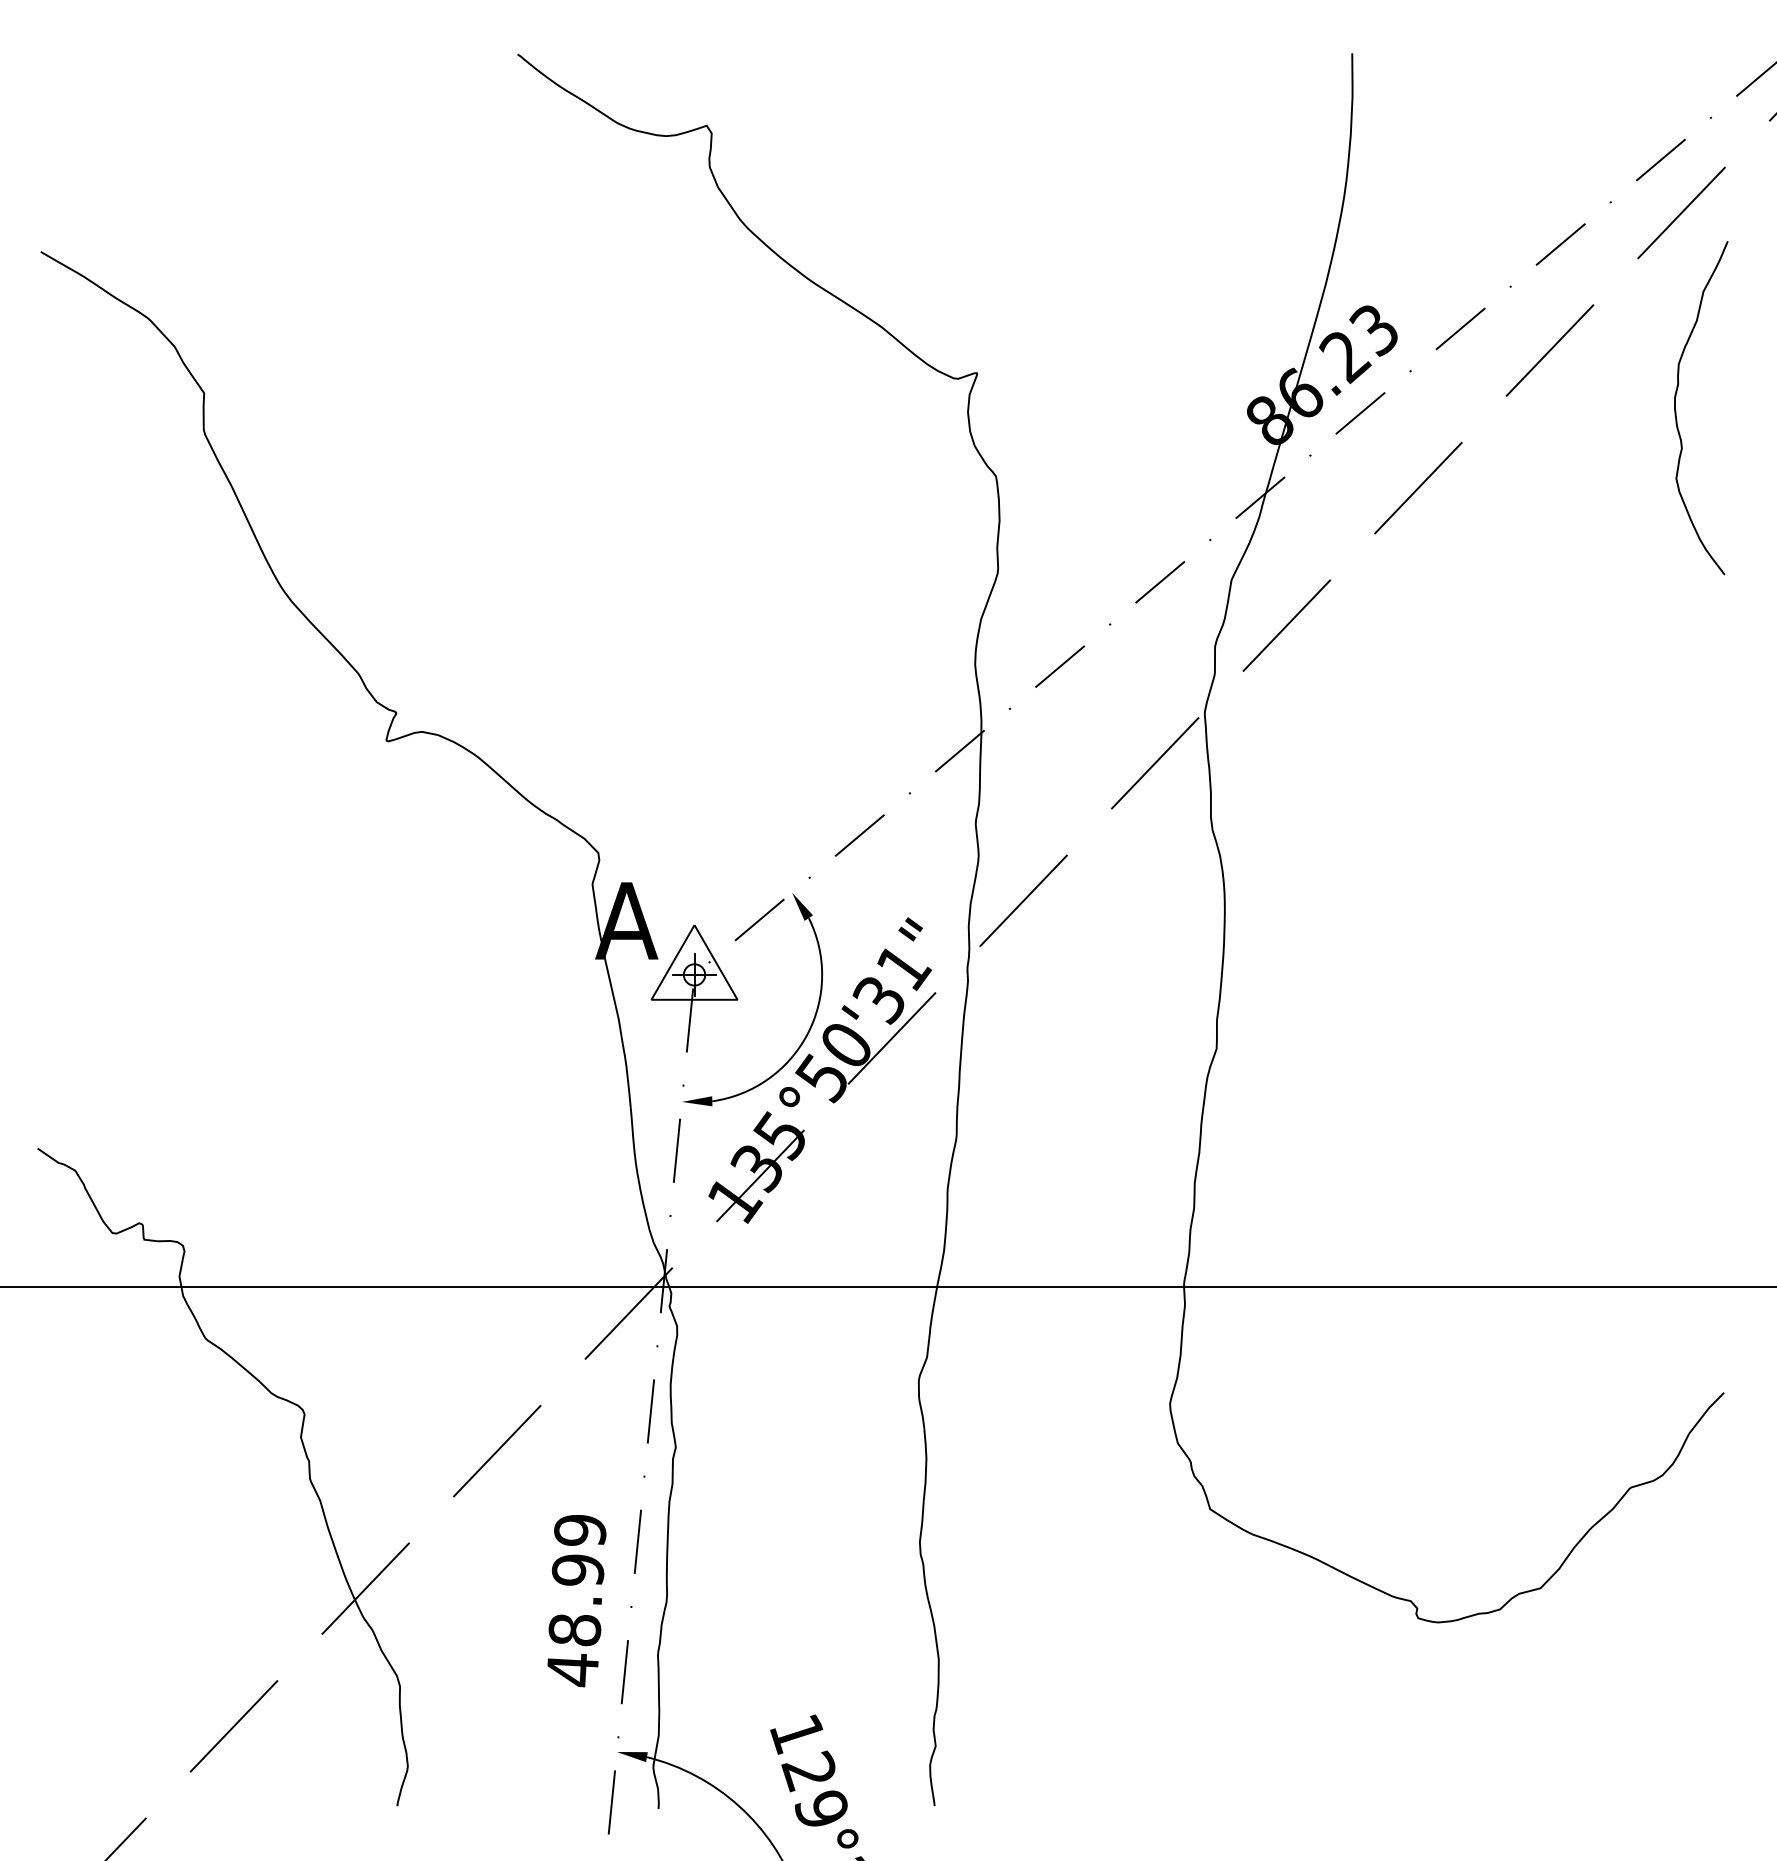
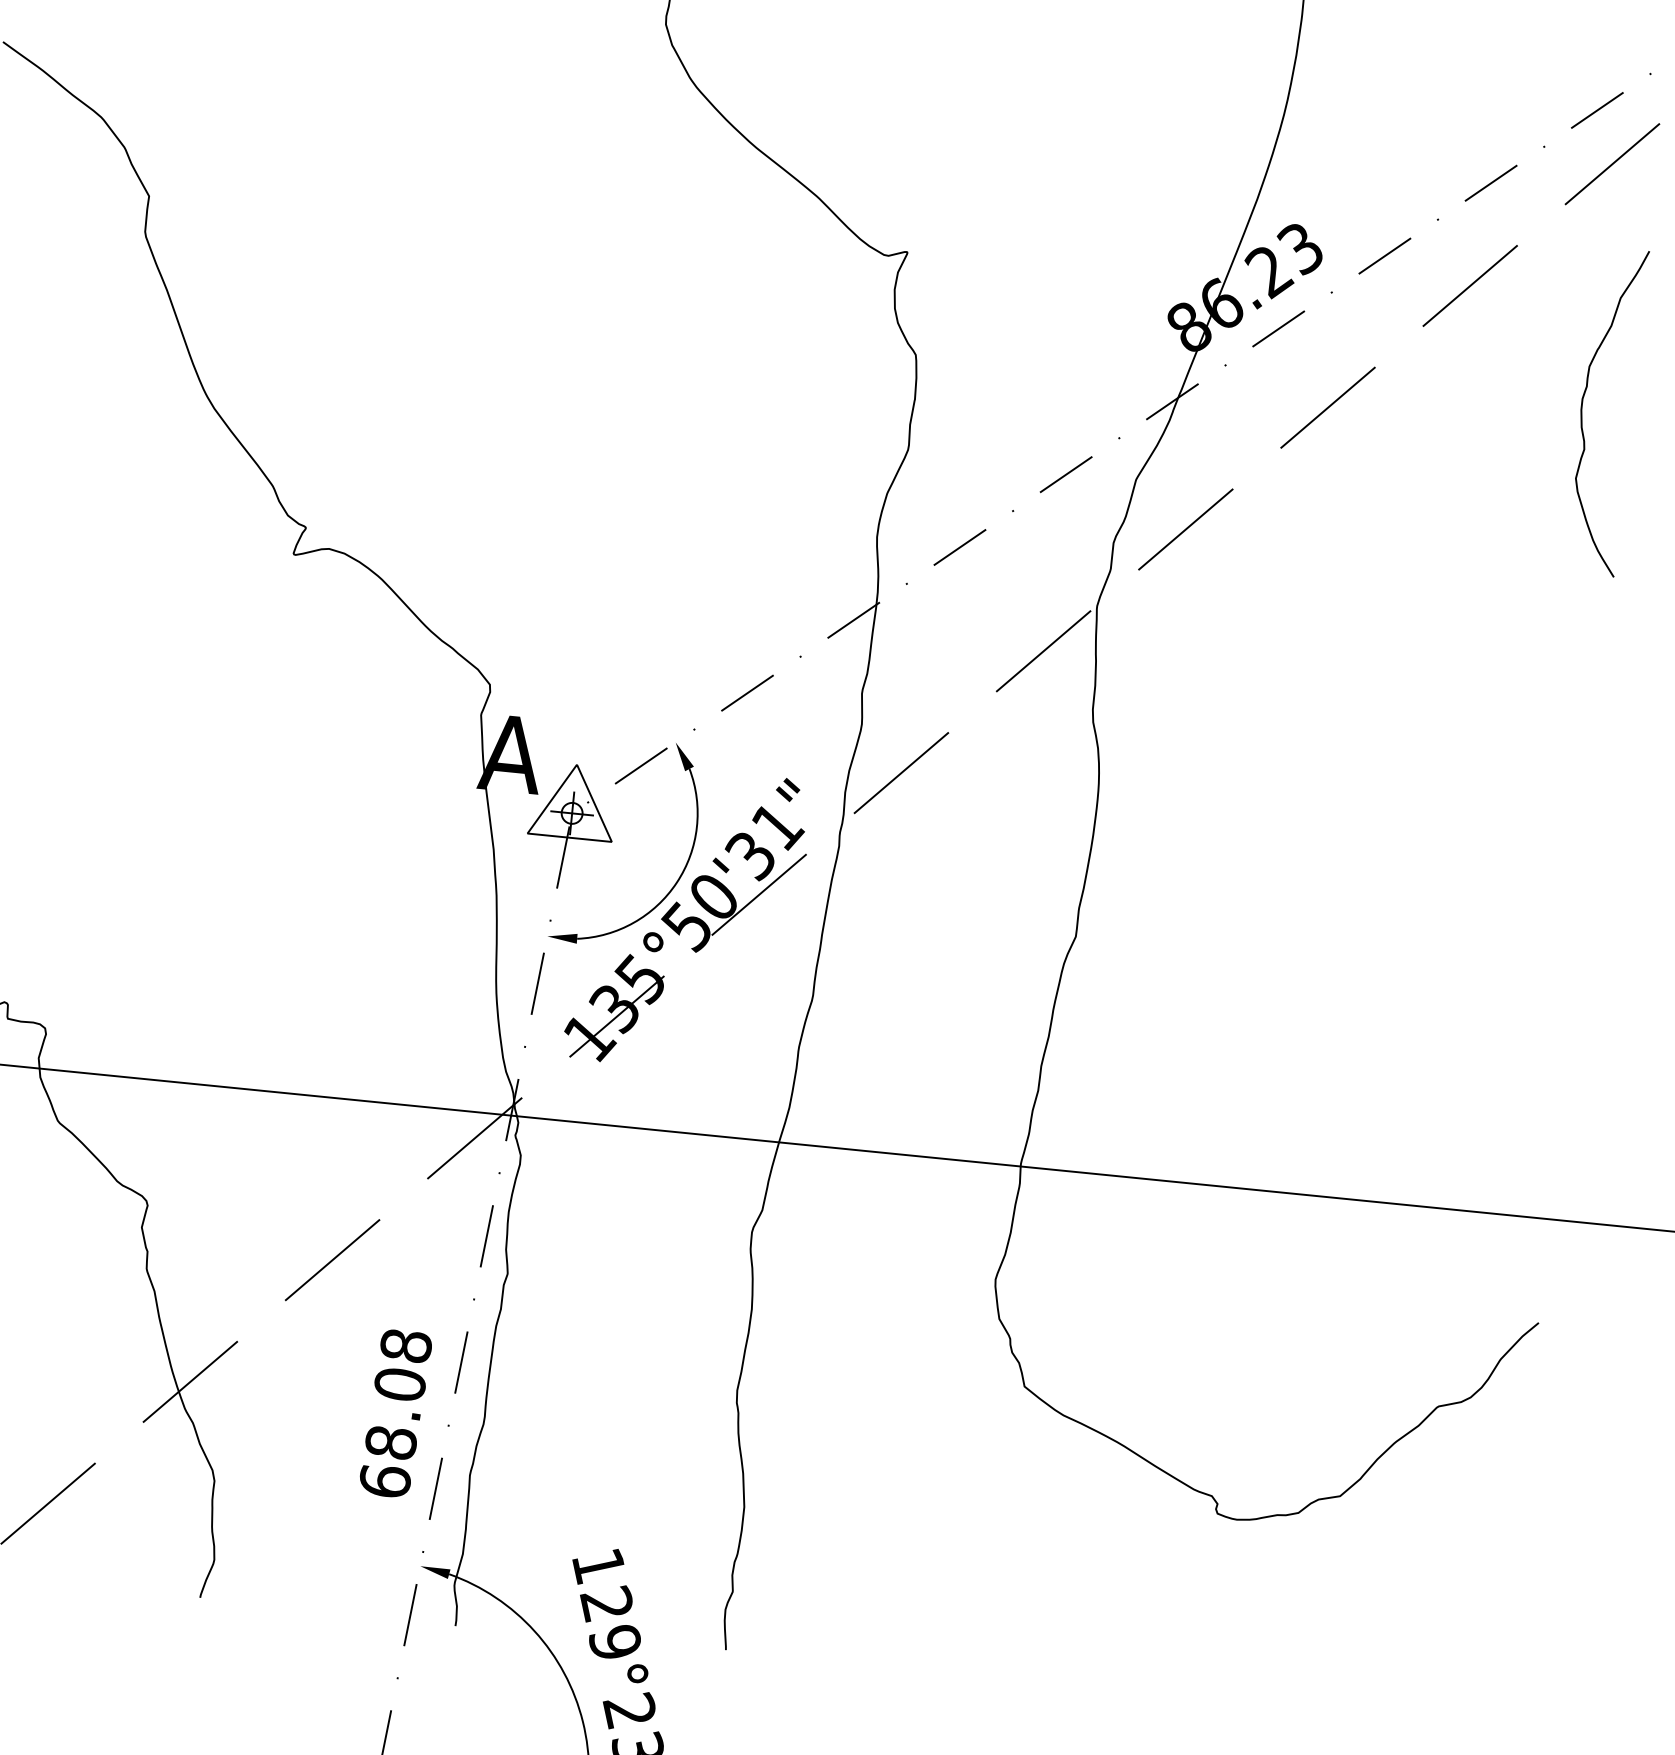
curve: (1676, 410) -> (1582, 411), moved
text: (576, 1601) -> (395, 1414), 48.99 -> 68.08

